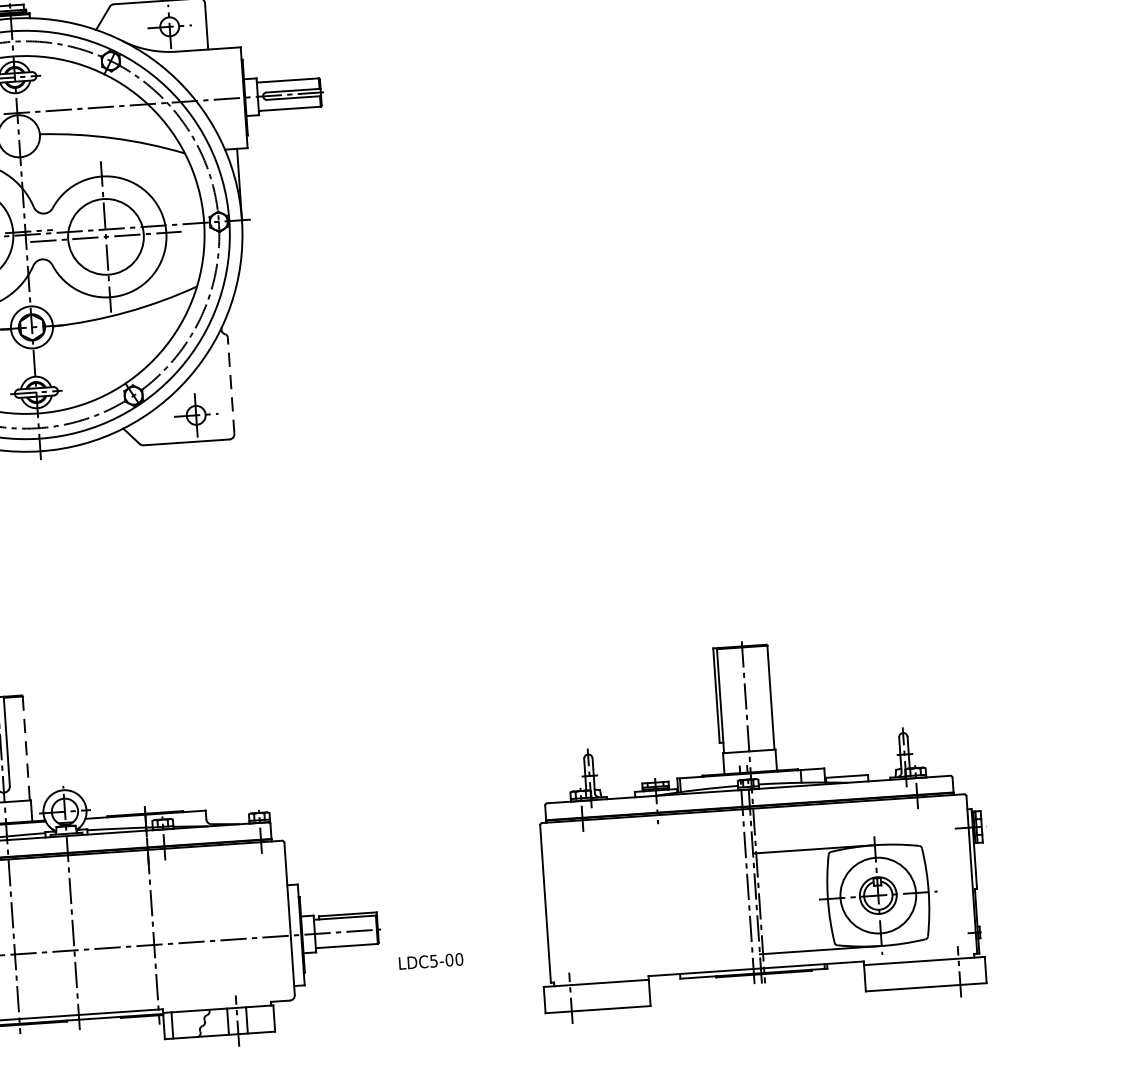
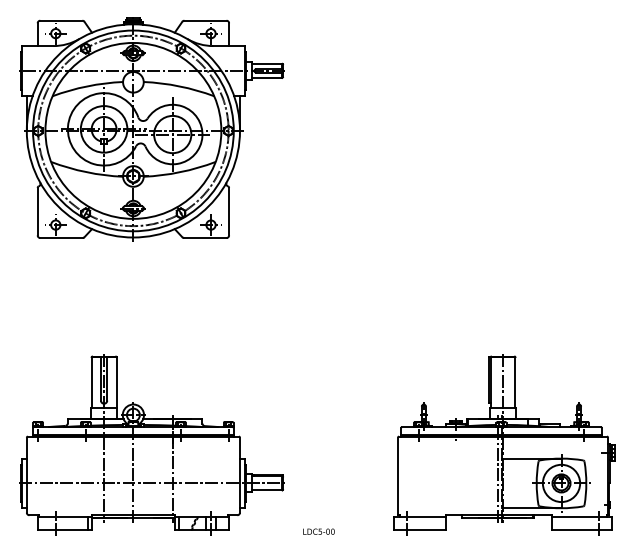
line: (231, 385) -> (229, 211), dashed -> solid
line: (26, 747) -> (116, 382), dashed -> solid
part: (757, 824) -> (504, 444), moved
text: (430, 960) -> (318, 531), moved

